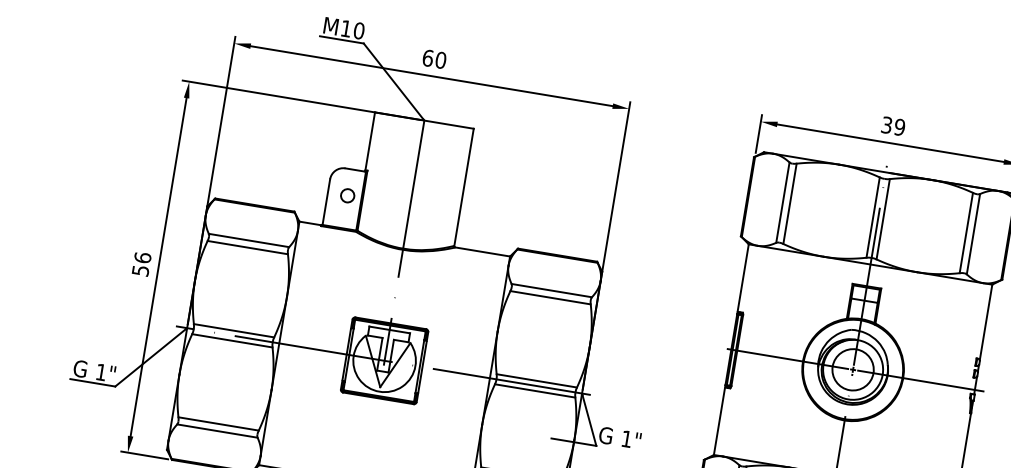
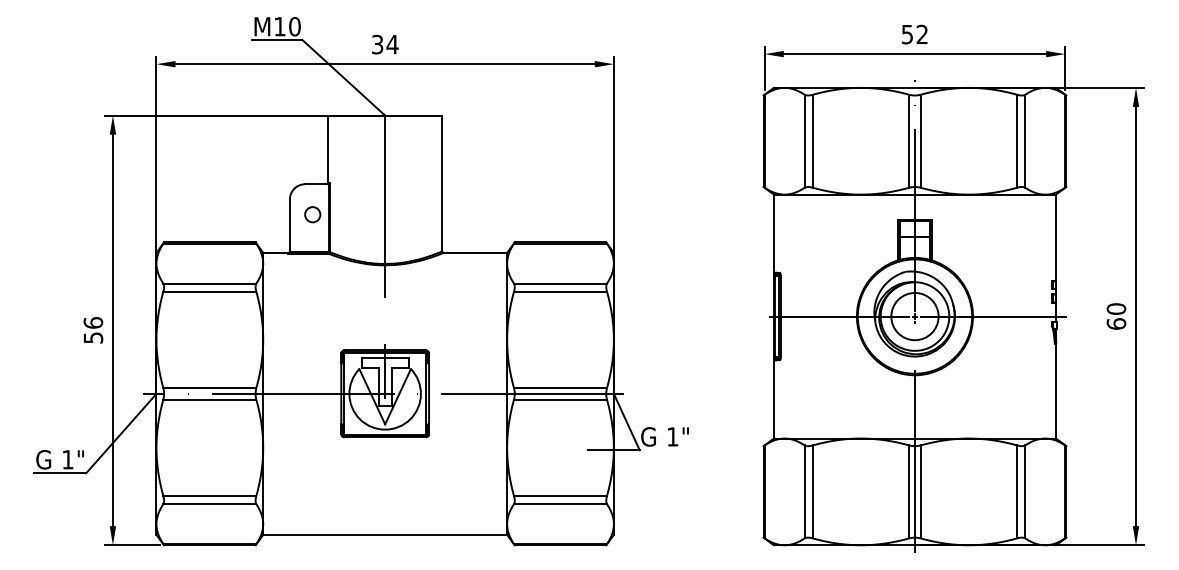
text: (433, 59) -> (384, 44), 60 -> 34
text: (893, 126) -> (915, 34), 39 -> 52

